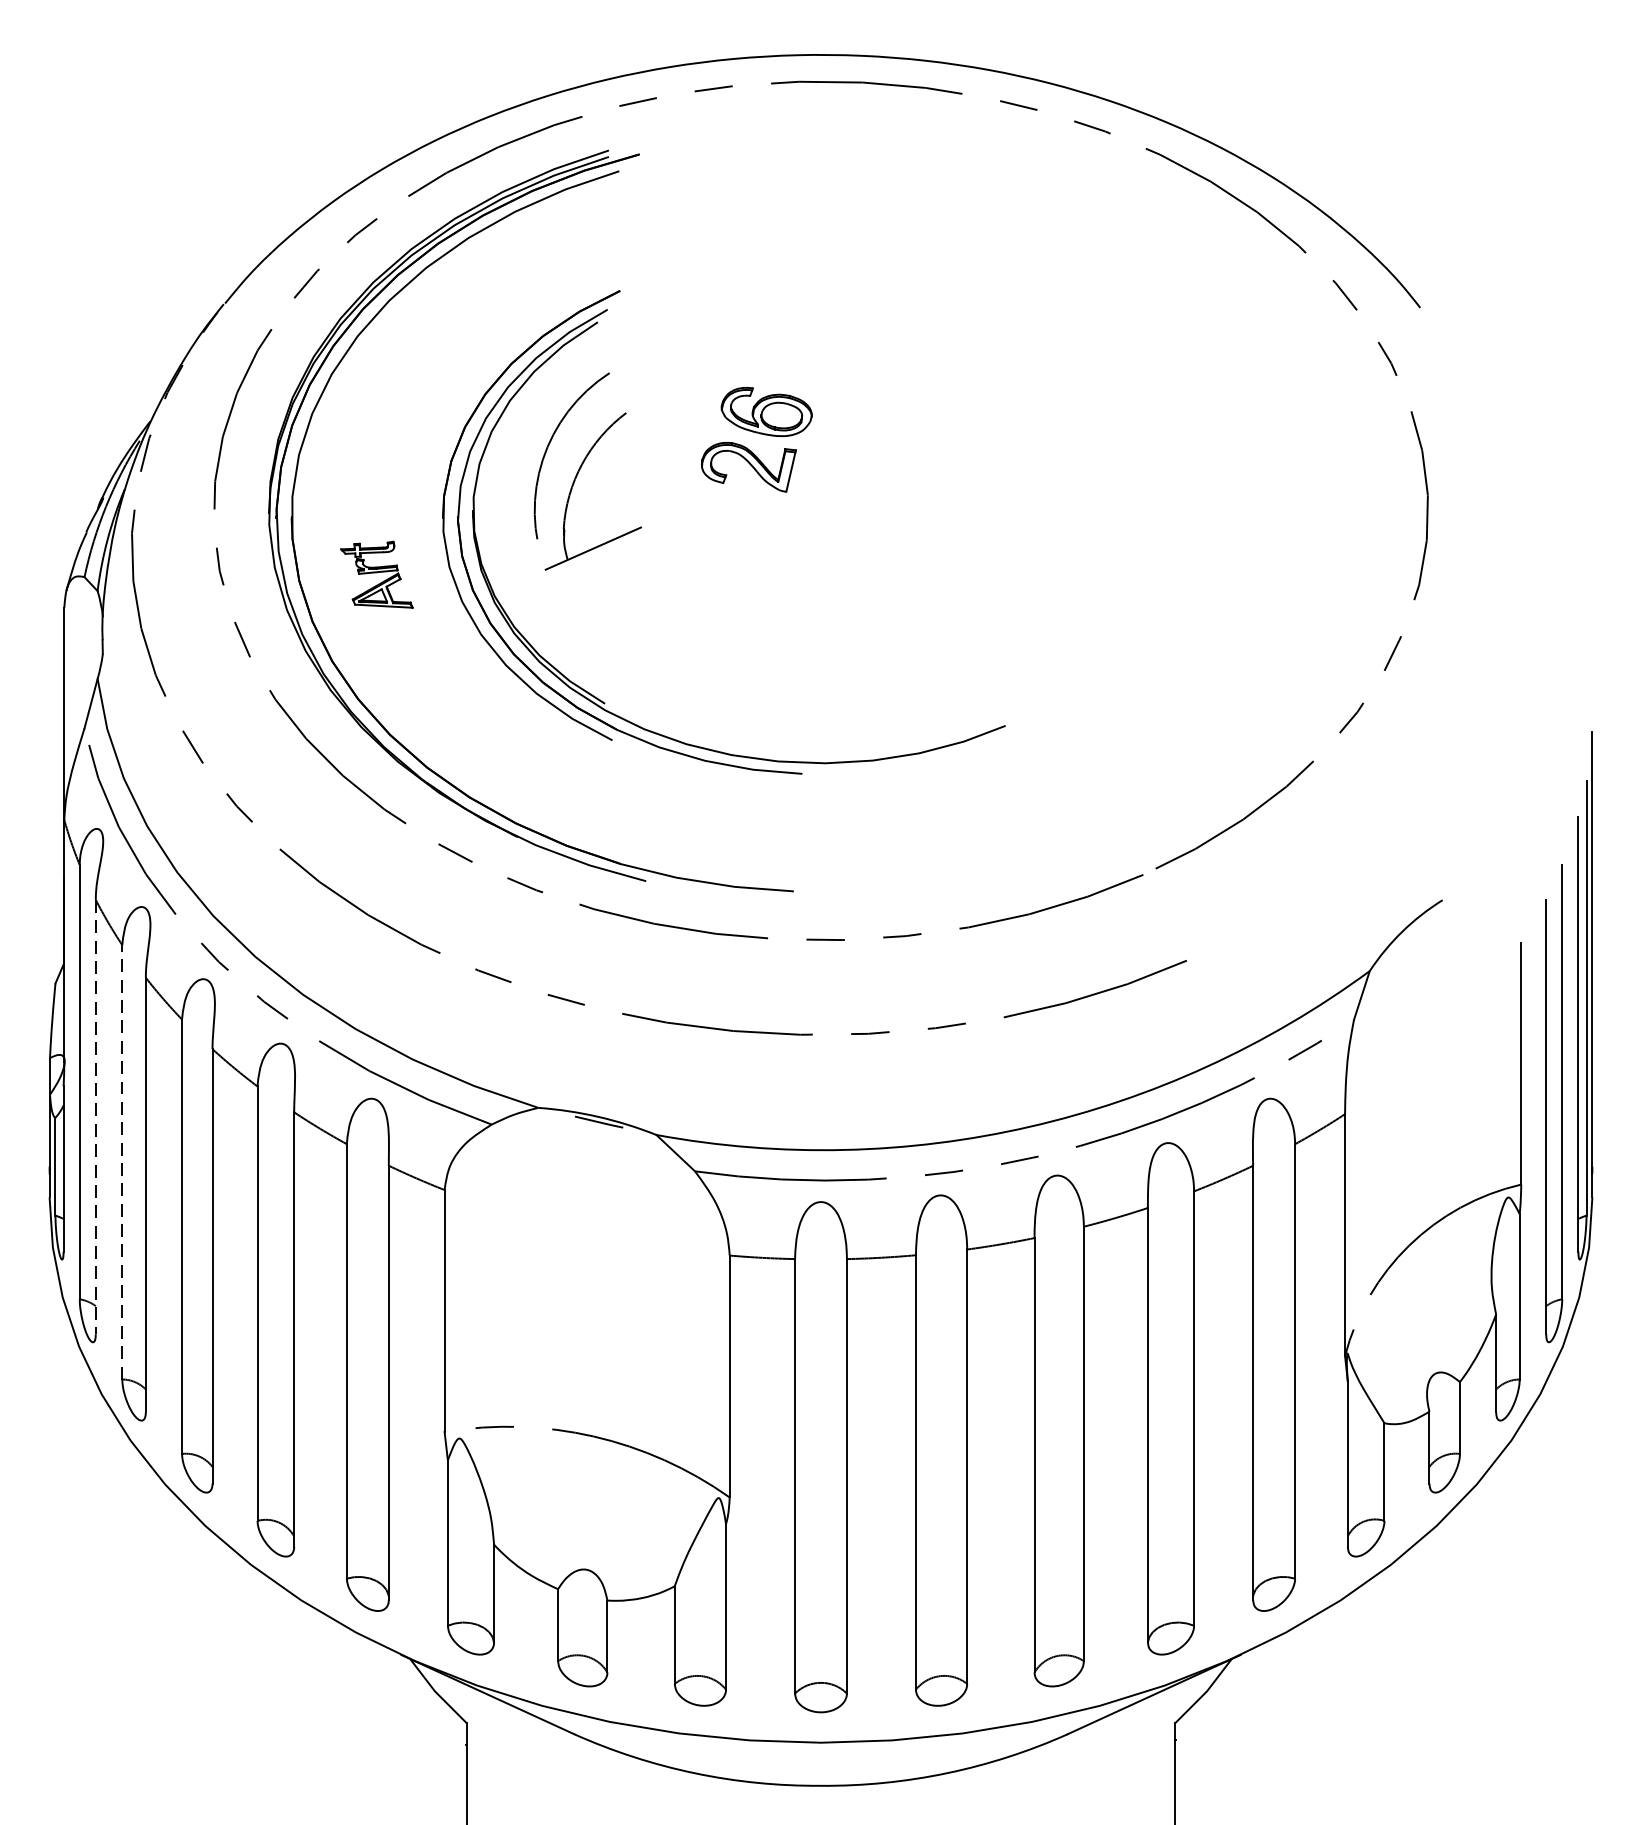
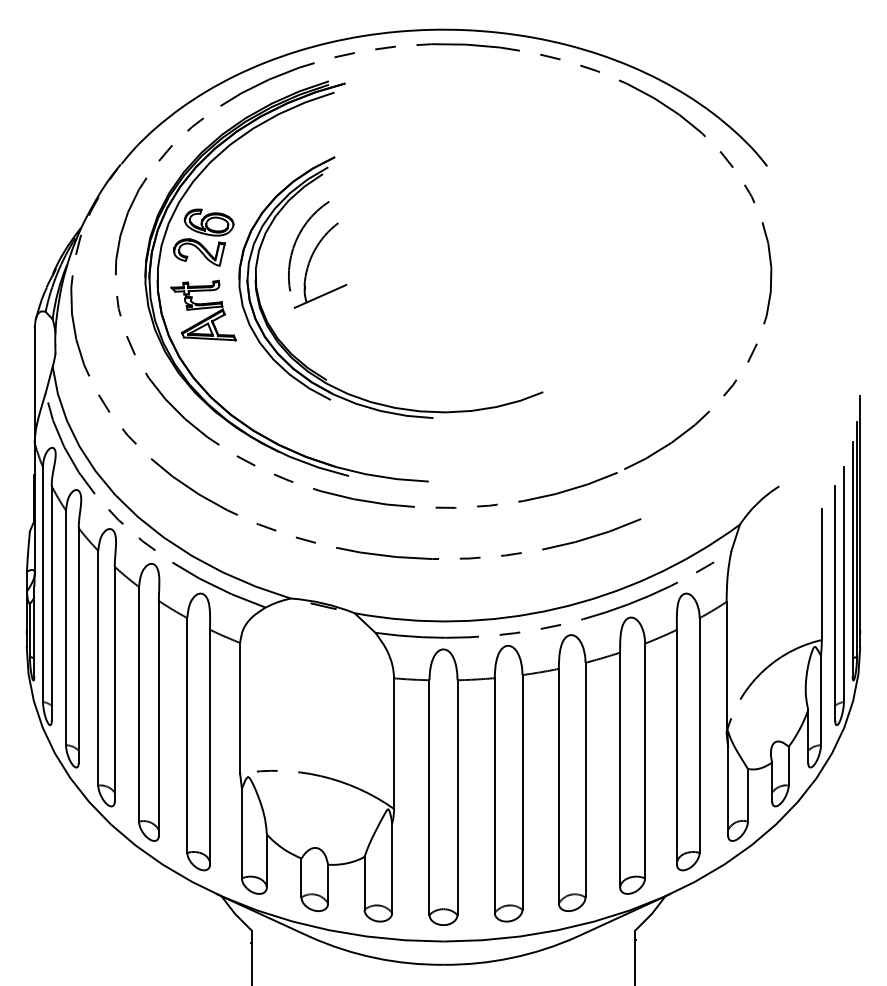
part: (756, 439) -> (203, 237), moved
part: (376, 574) -> (203, 310), size x1.67
line: (95, 1118) -> (51, 604), dashed -> solid
line: (123, 1161) -> (66, 627), dashed -> solid

